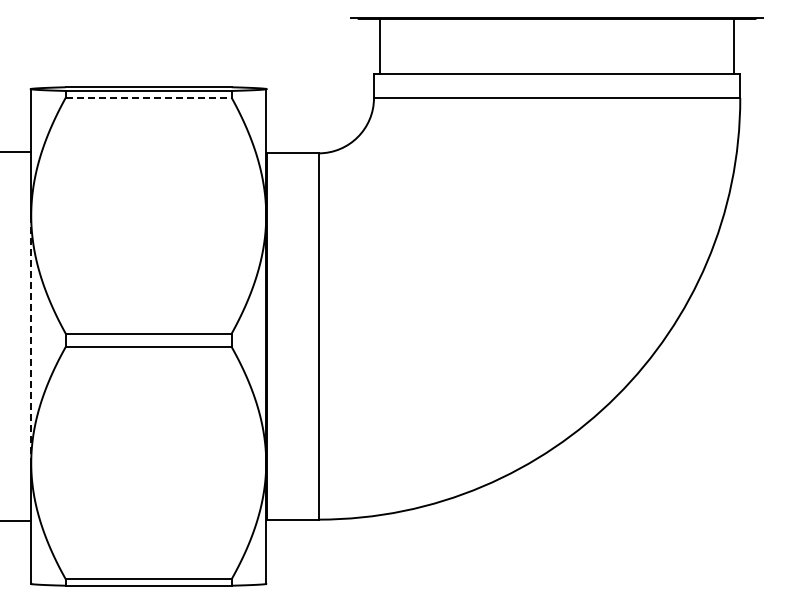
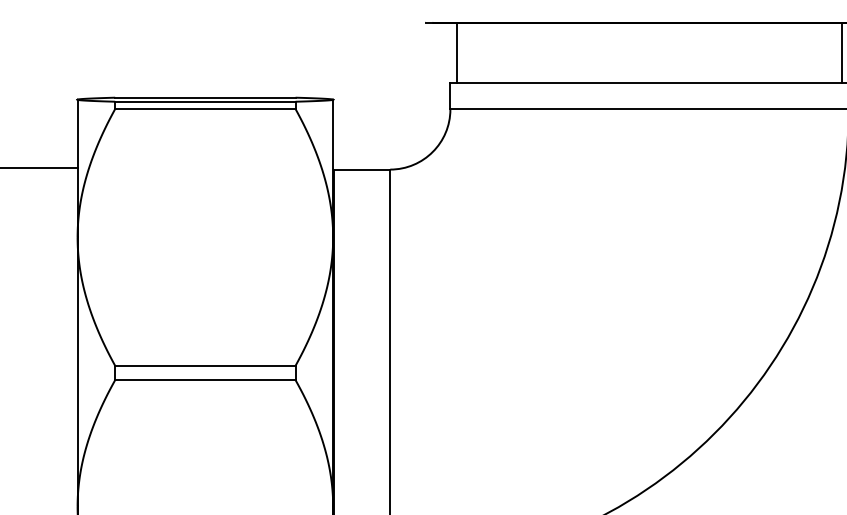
line: (148, 97) -> (205, 108), dashed -> solid
line: (31, 339) -> (77, 372), dashed -> solid

